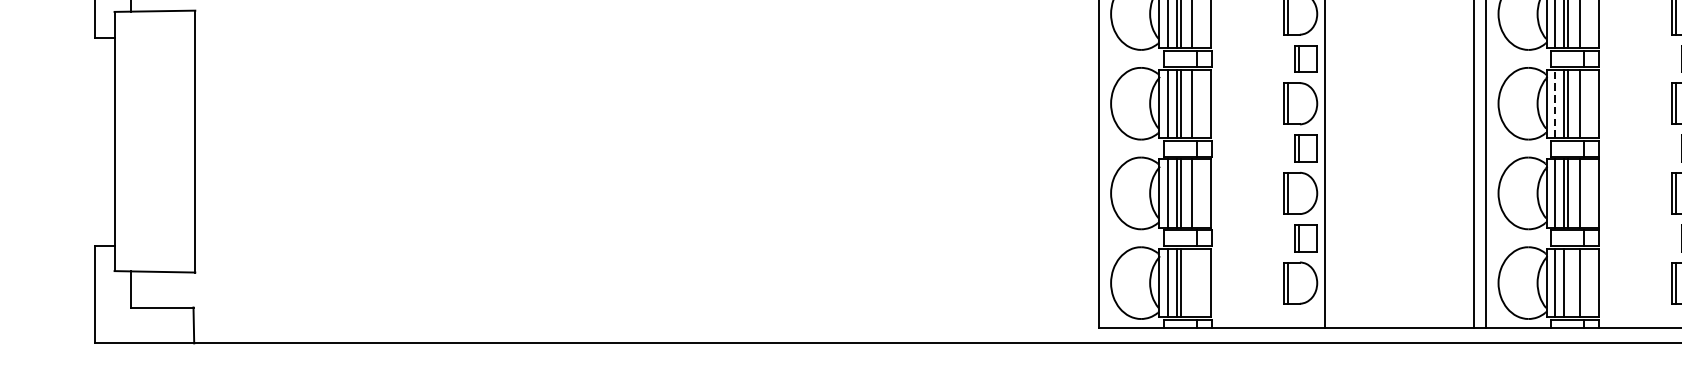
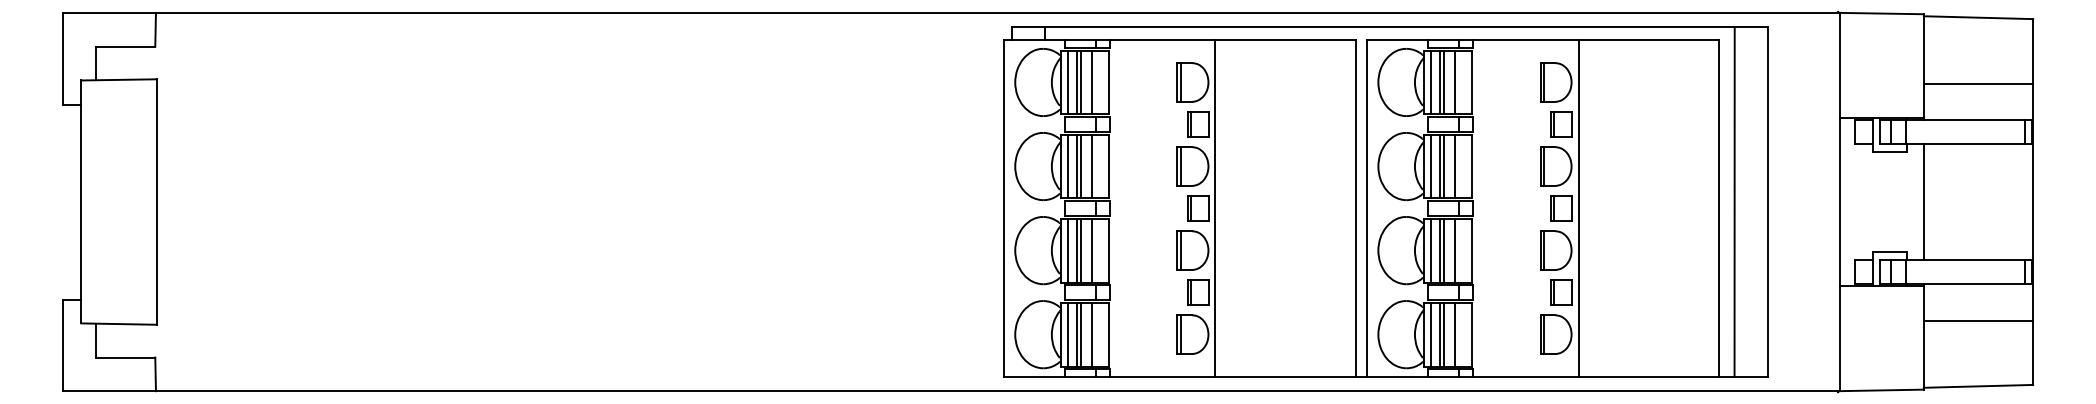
line: (1555, 103) -> (1431, 166), dashed -> solid
line: (1192, 282) -> (1091, 334), added
line: (1568, 282) -> (1443, 334), added

